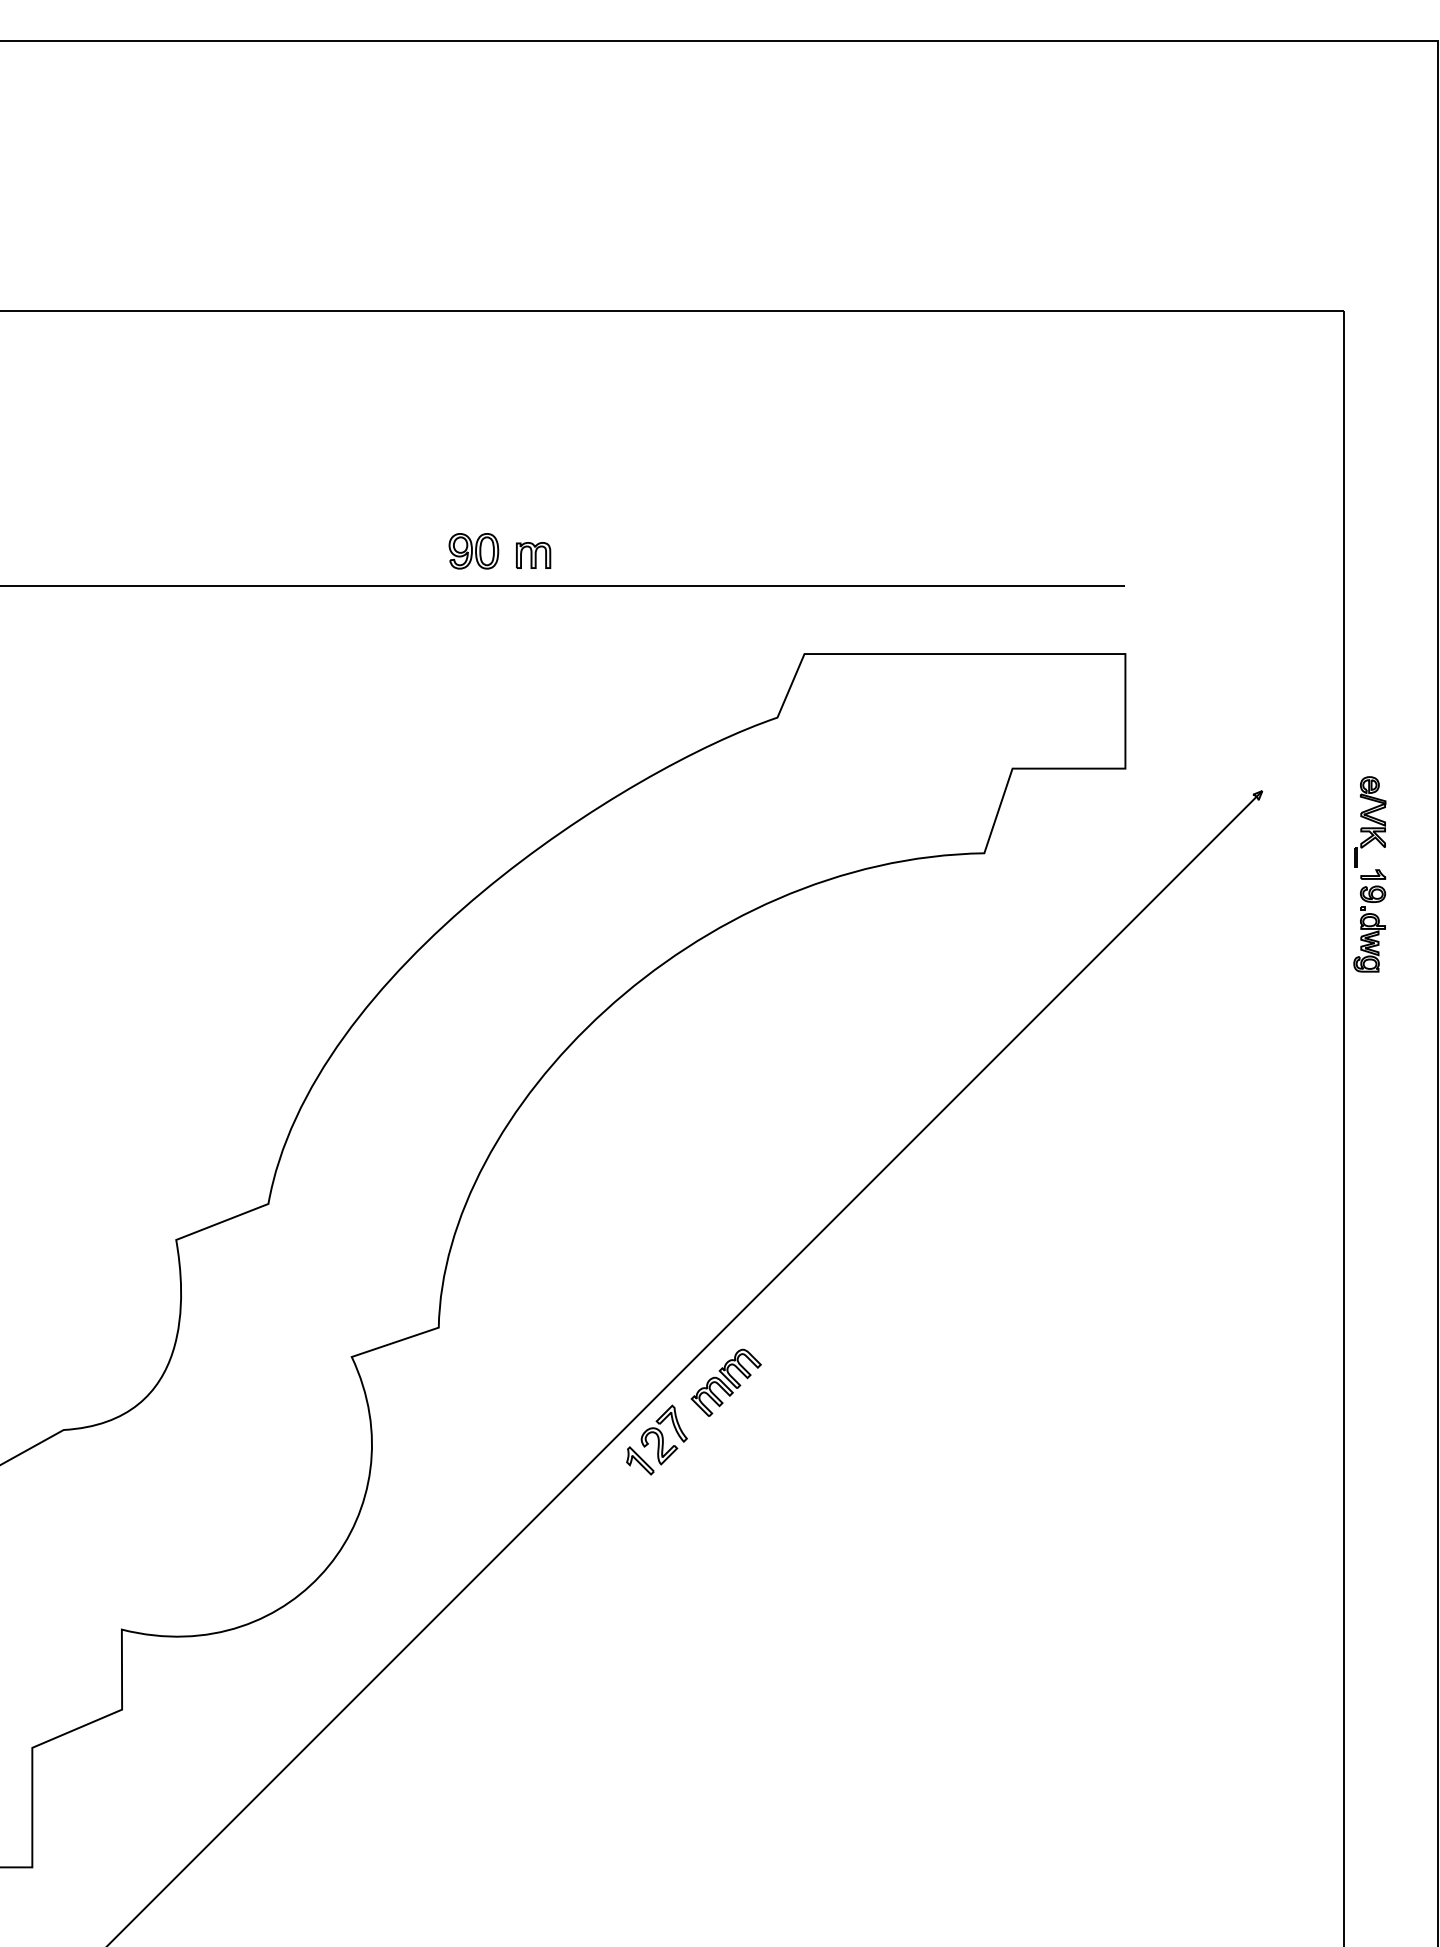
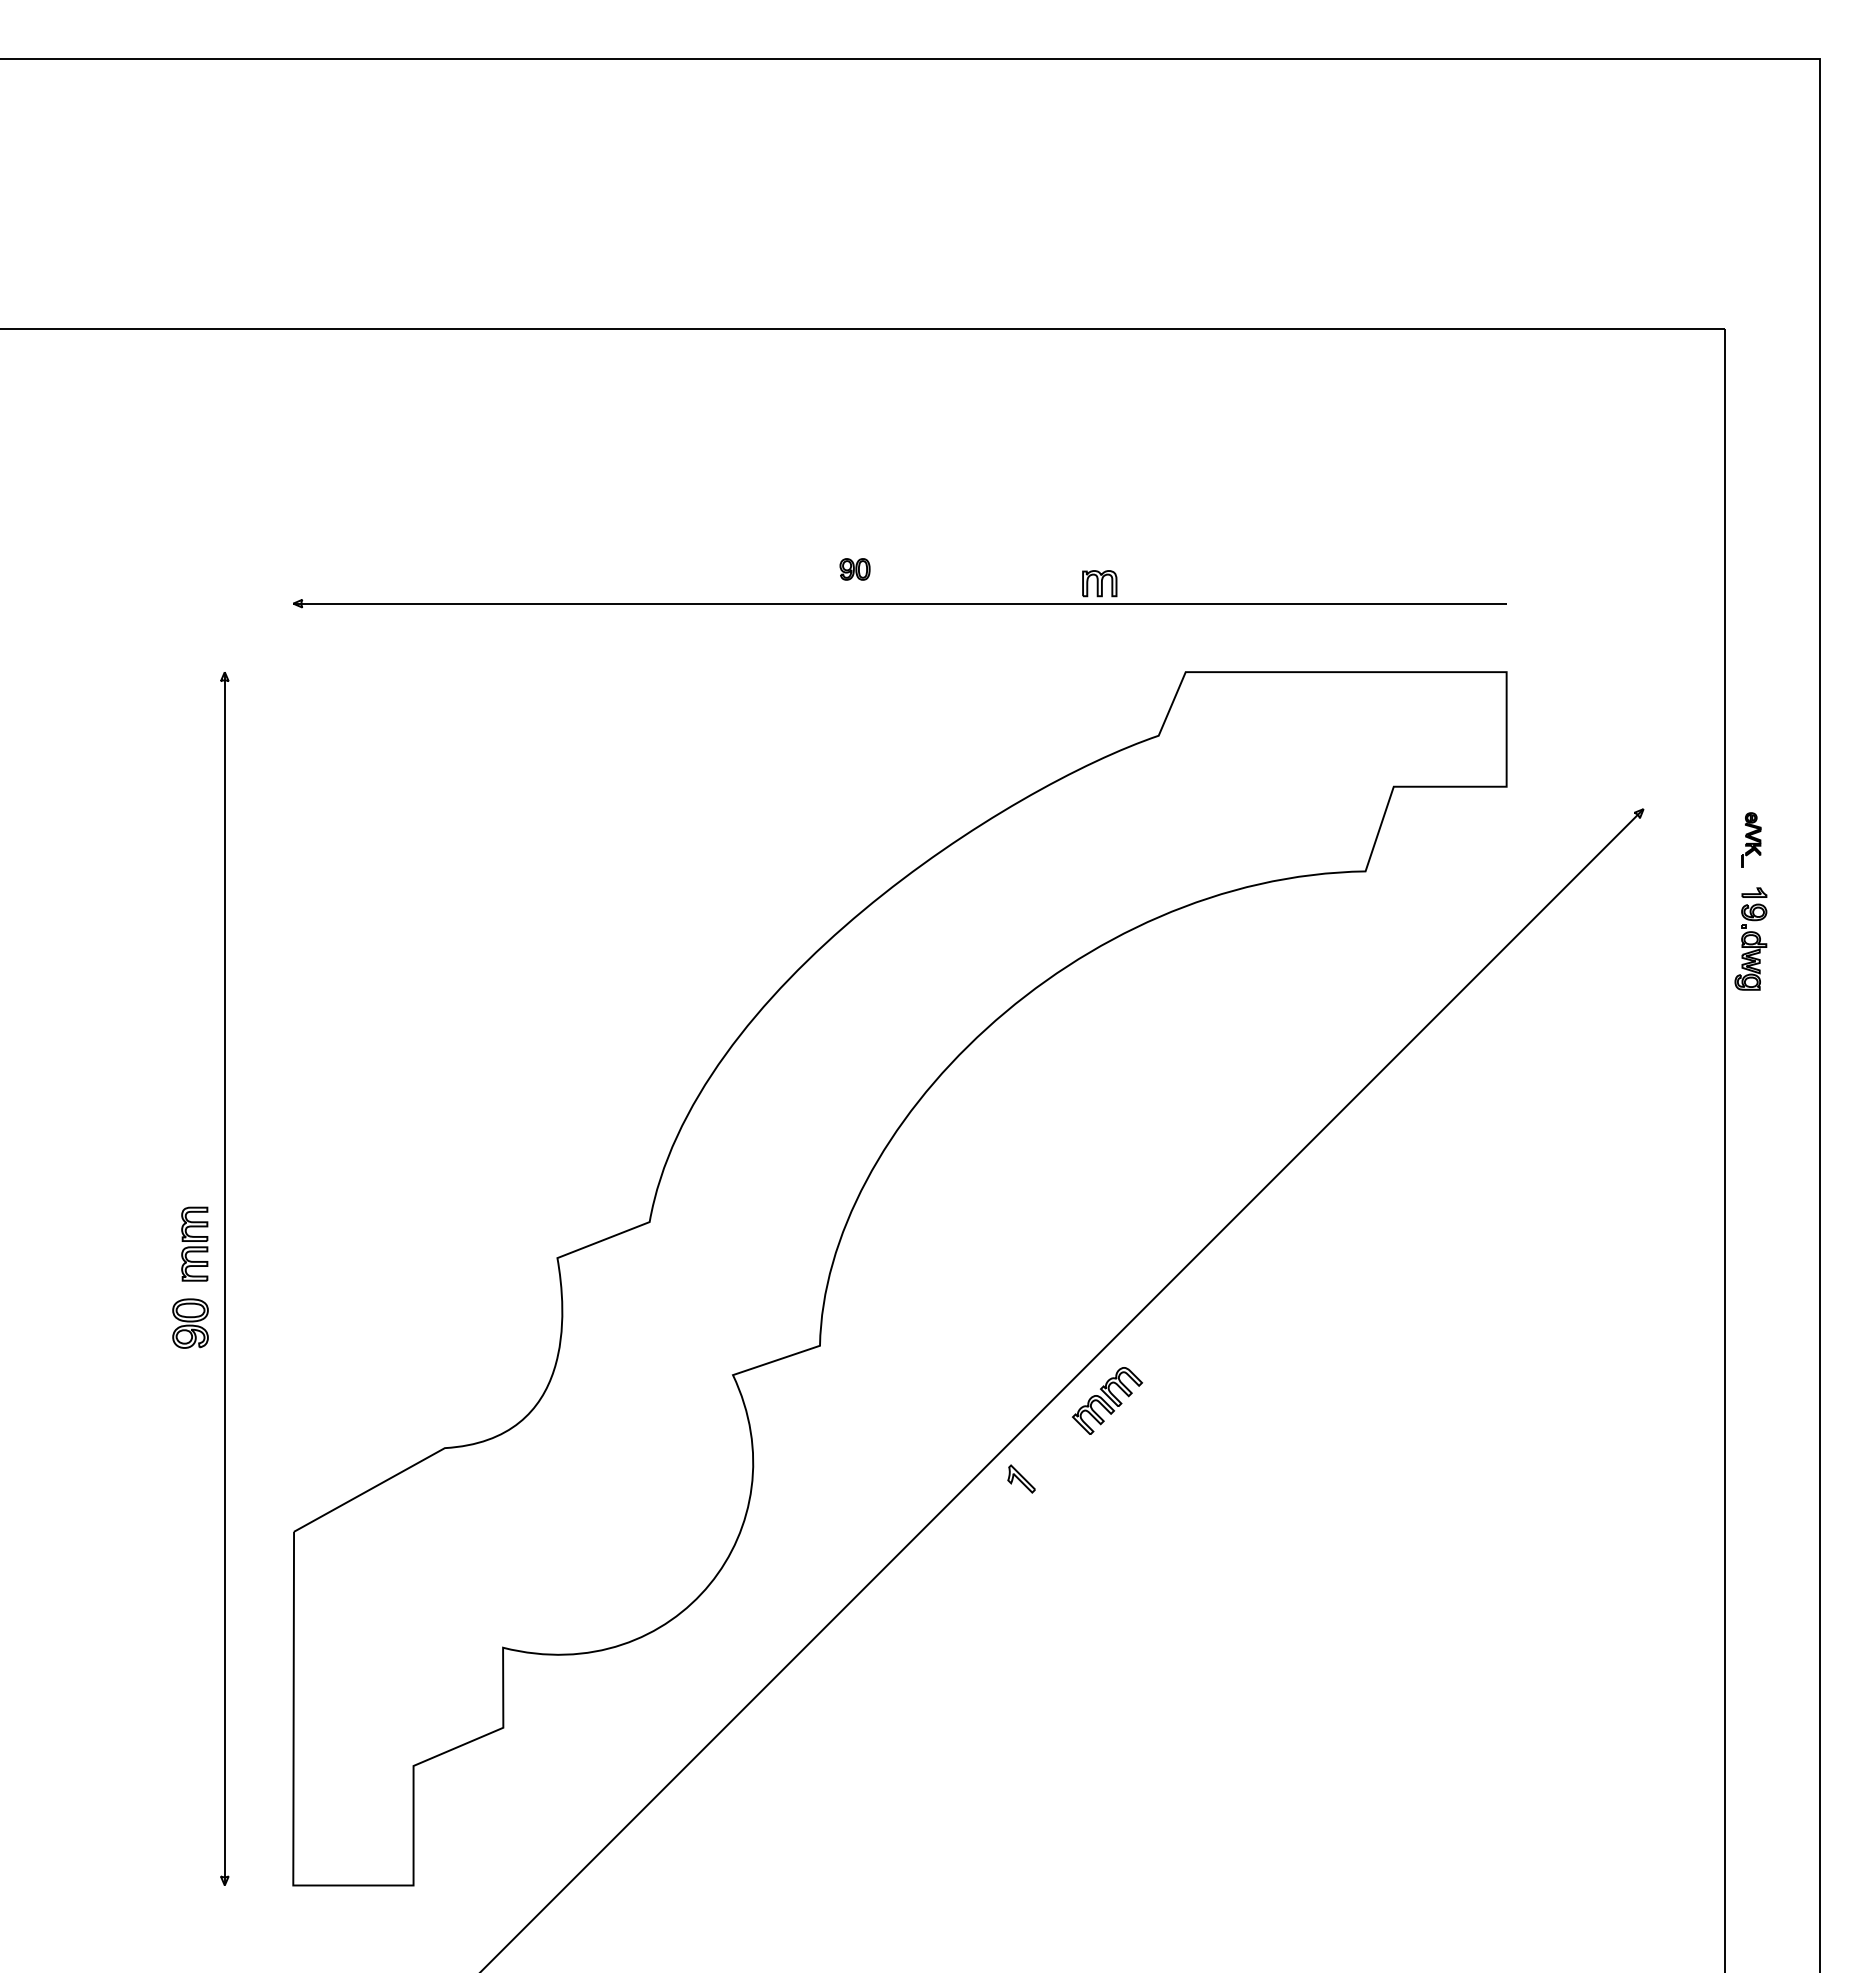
part: (473, 551) -> (854, 569), size x0.6
part: (533, 555) -> (1099, 583), moved
part: (1370, 821) -> (1751, 839), size x0.6
part: (664, 1434) -> (1045, 1452), removed

